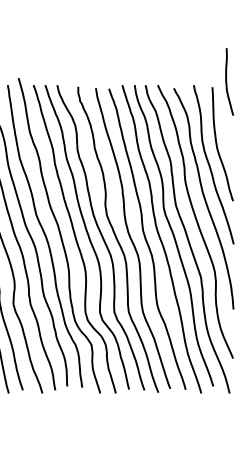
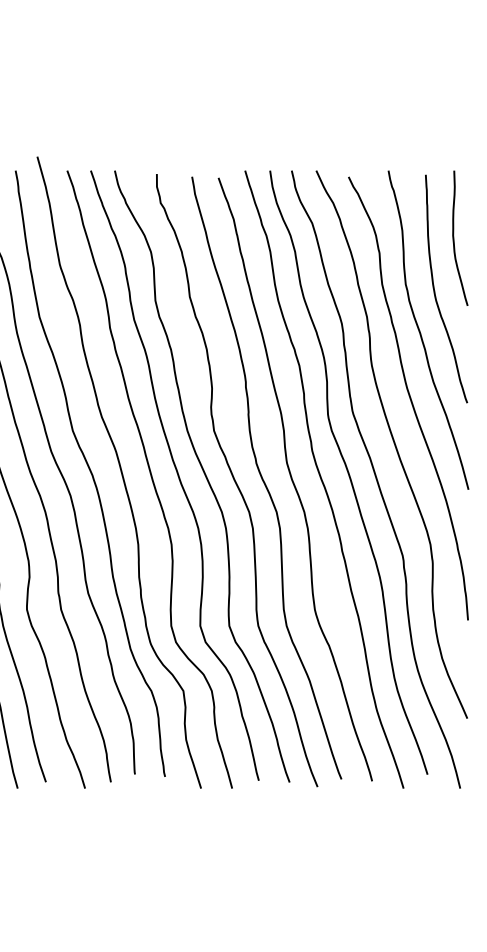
curve: (227, 81) -> (455, 237), moved

